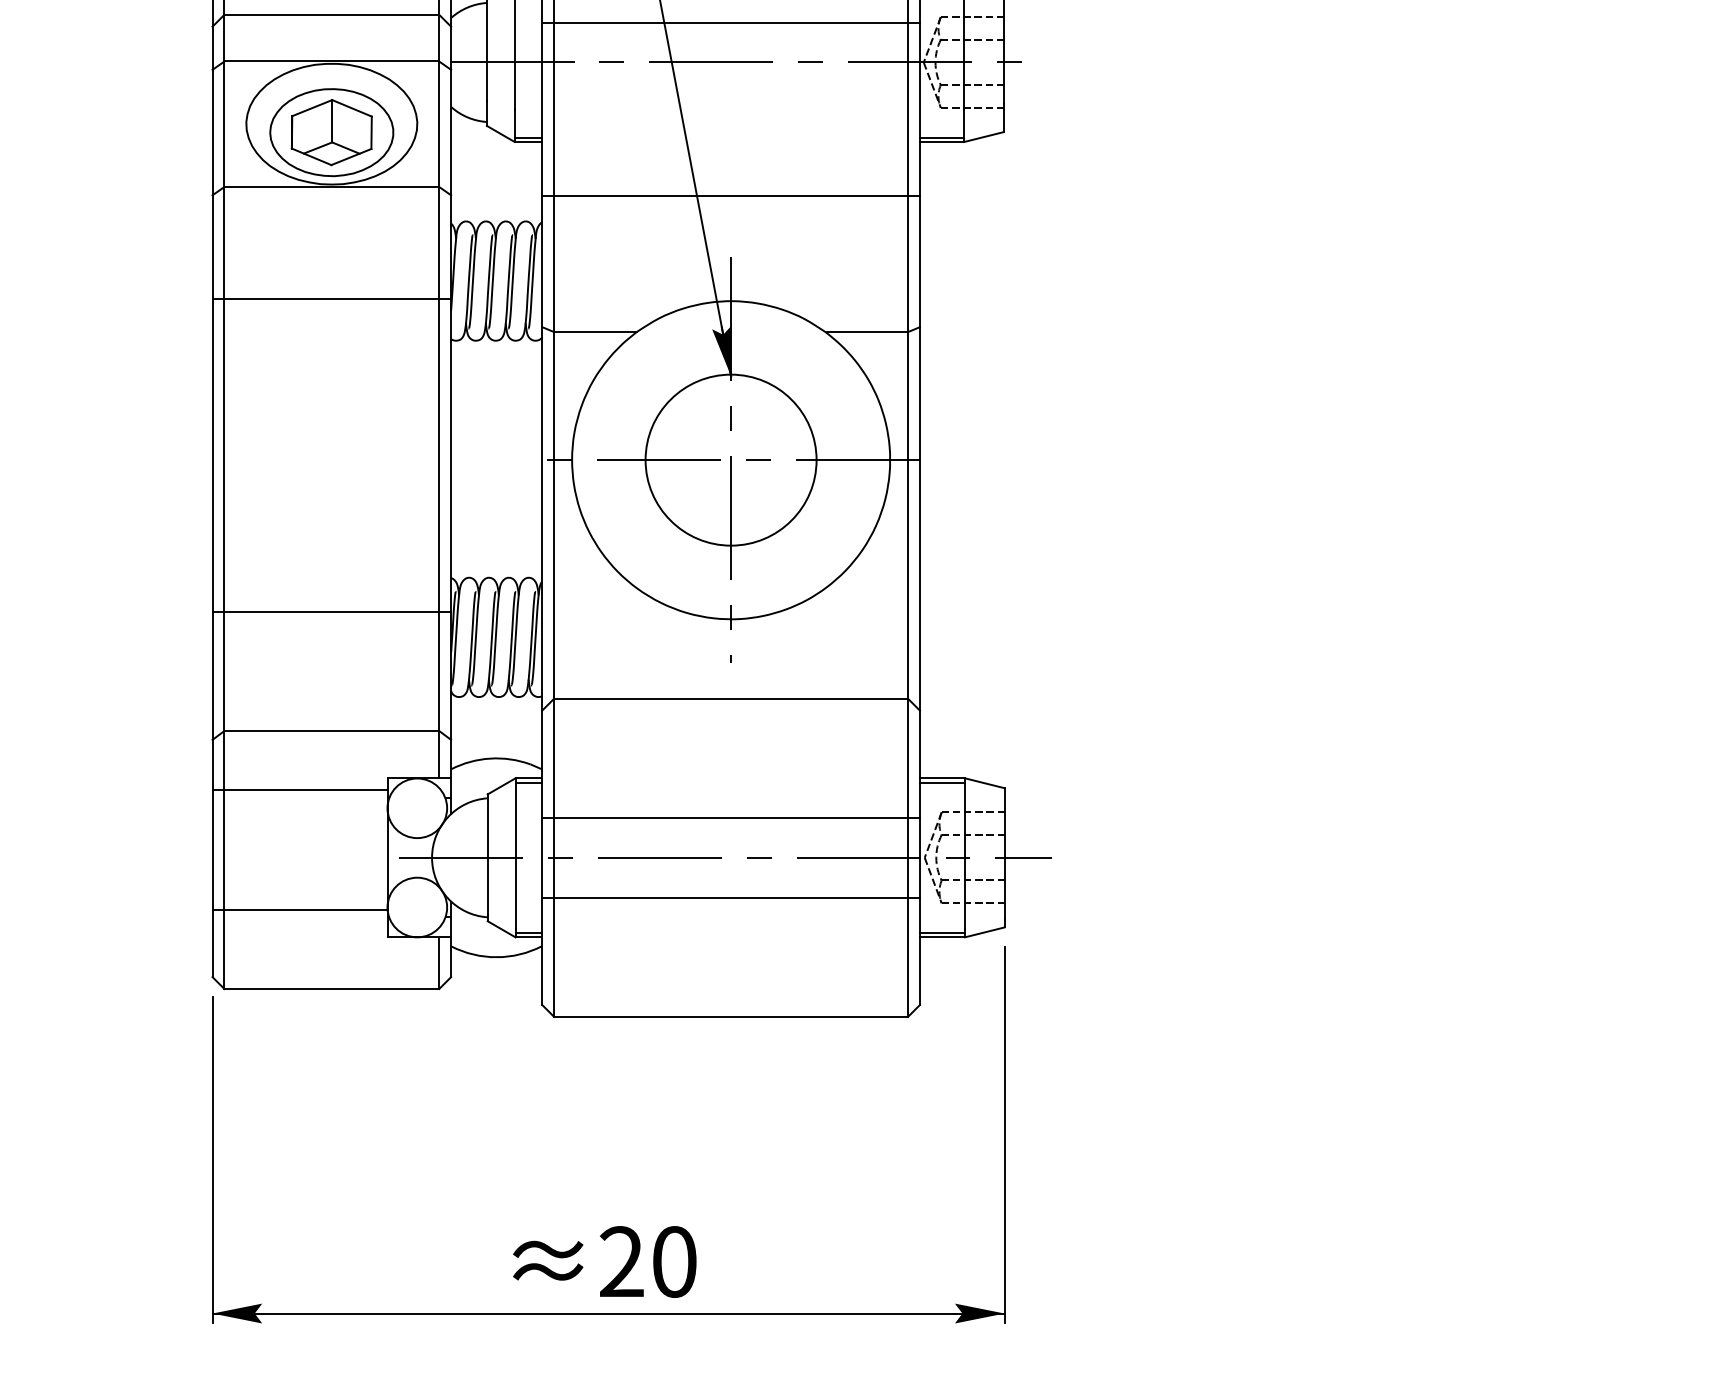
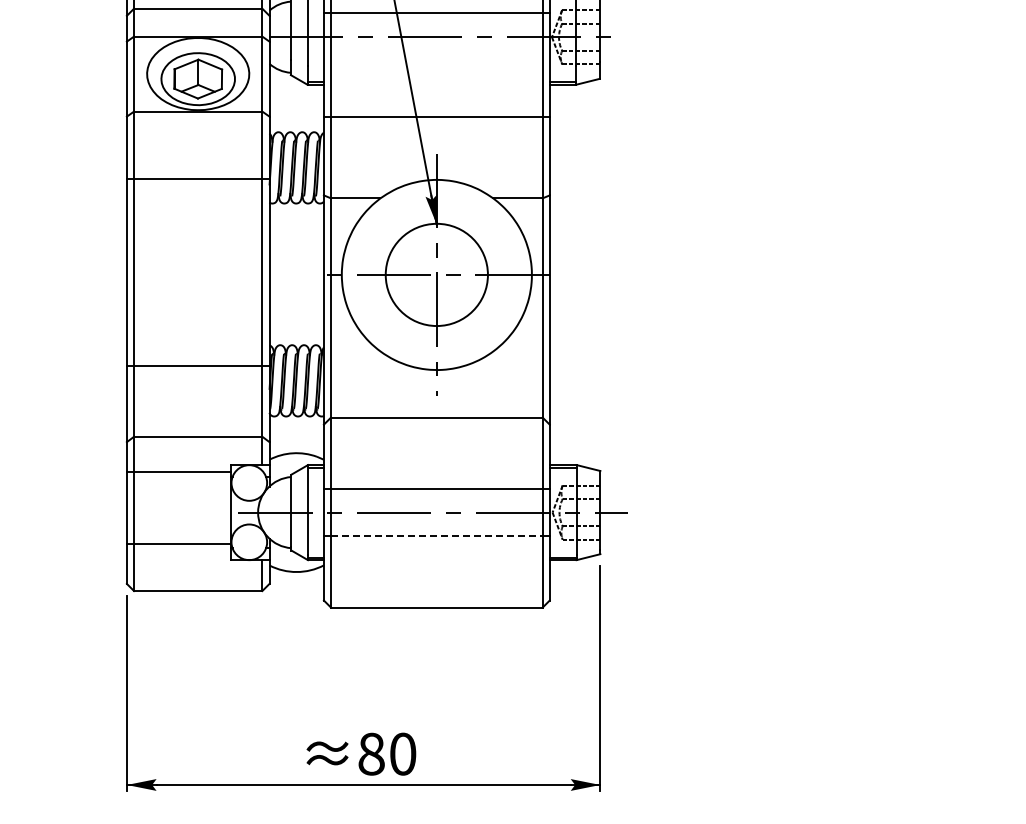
line: (730, 897) -> (436, 536), solid -> dashed
text: (621, 1260) -> (371, 753), 20 -> 80

